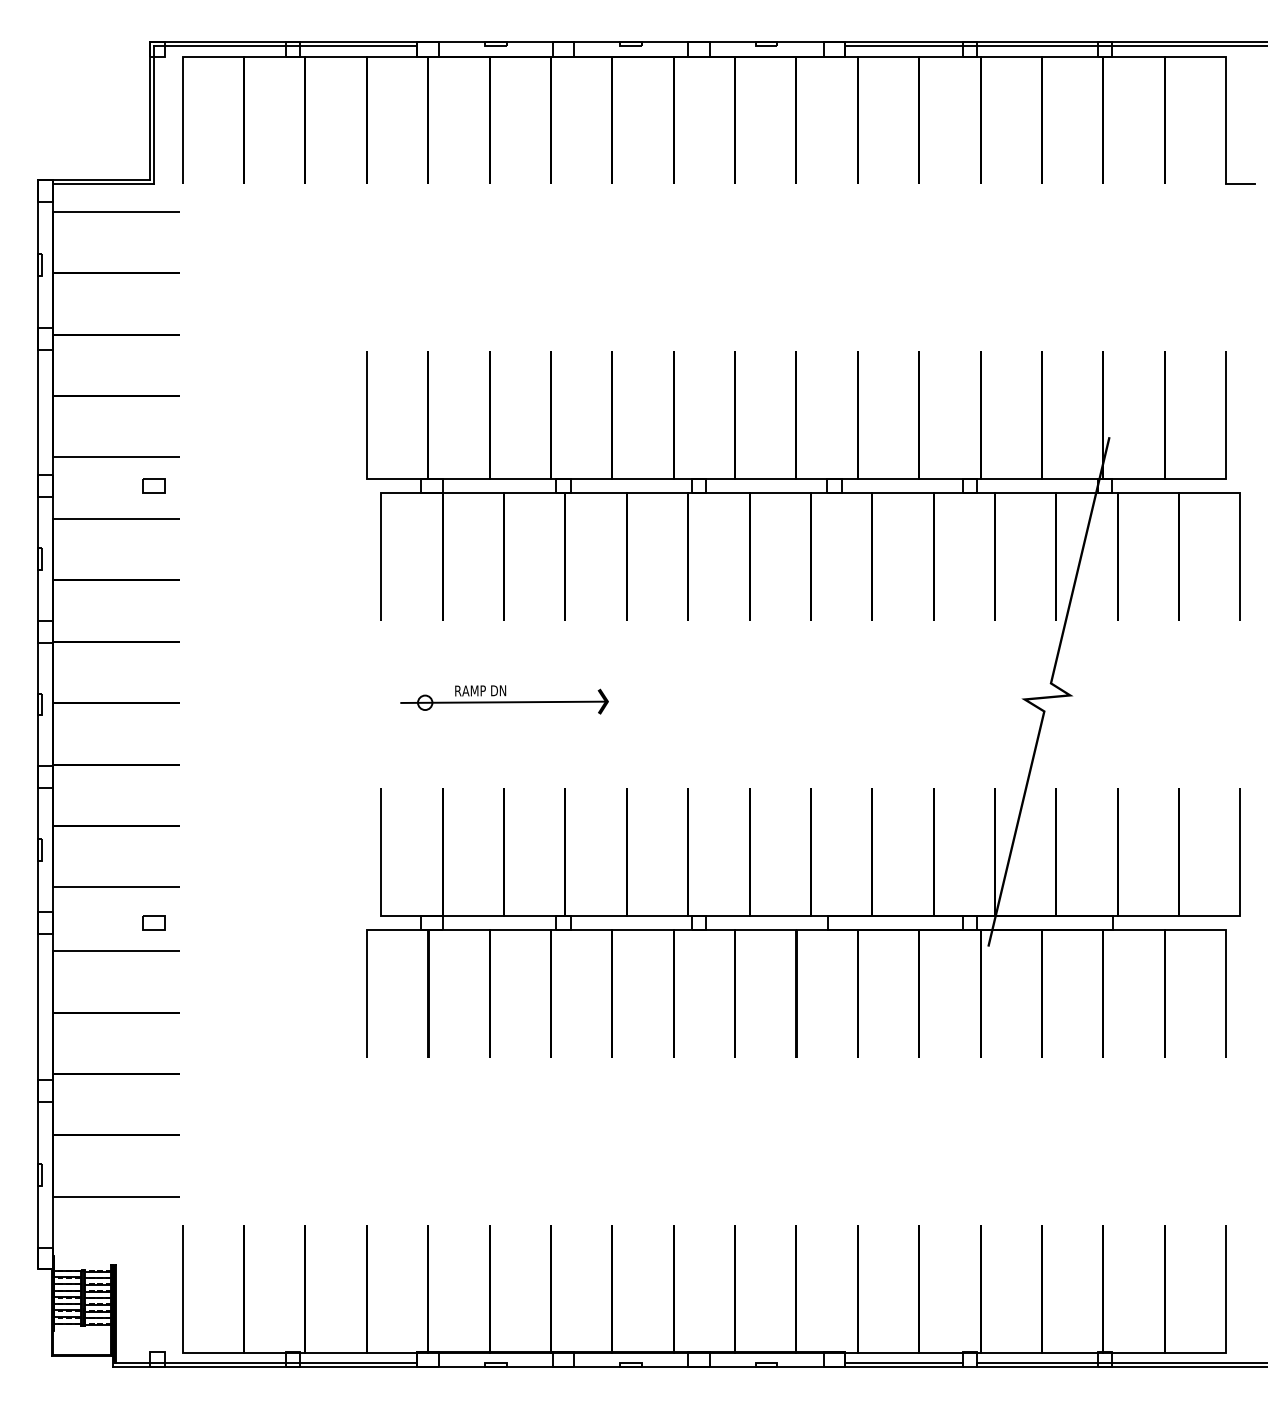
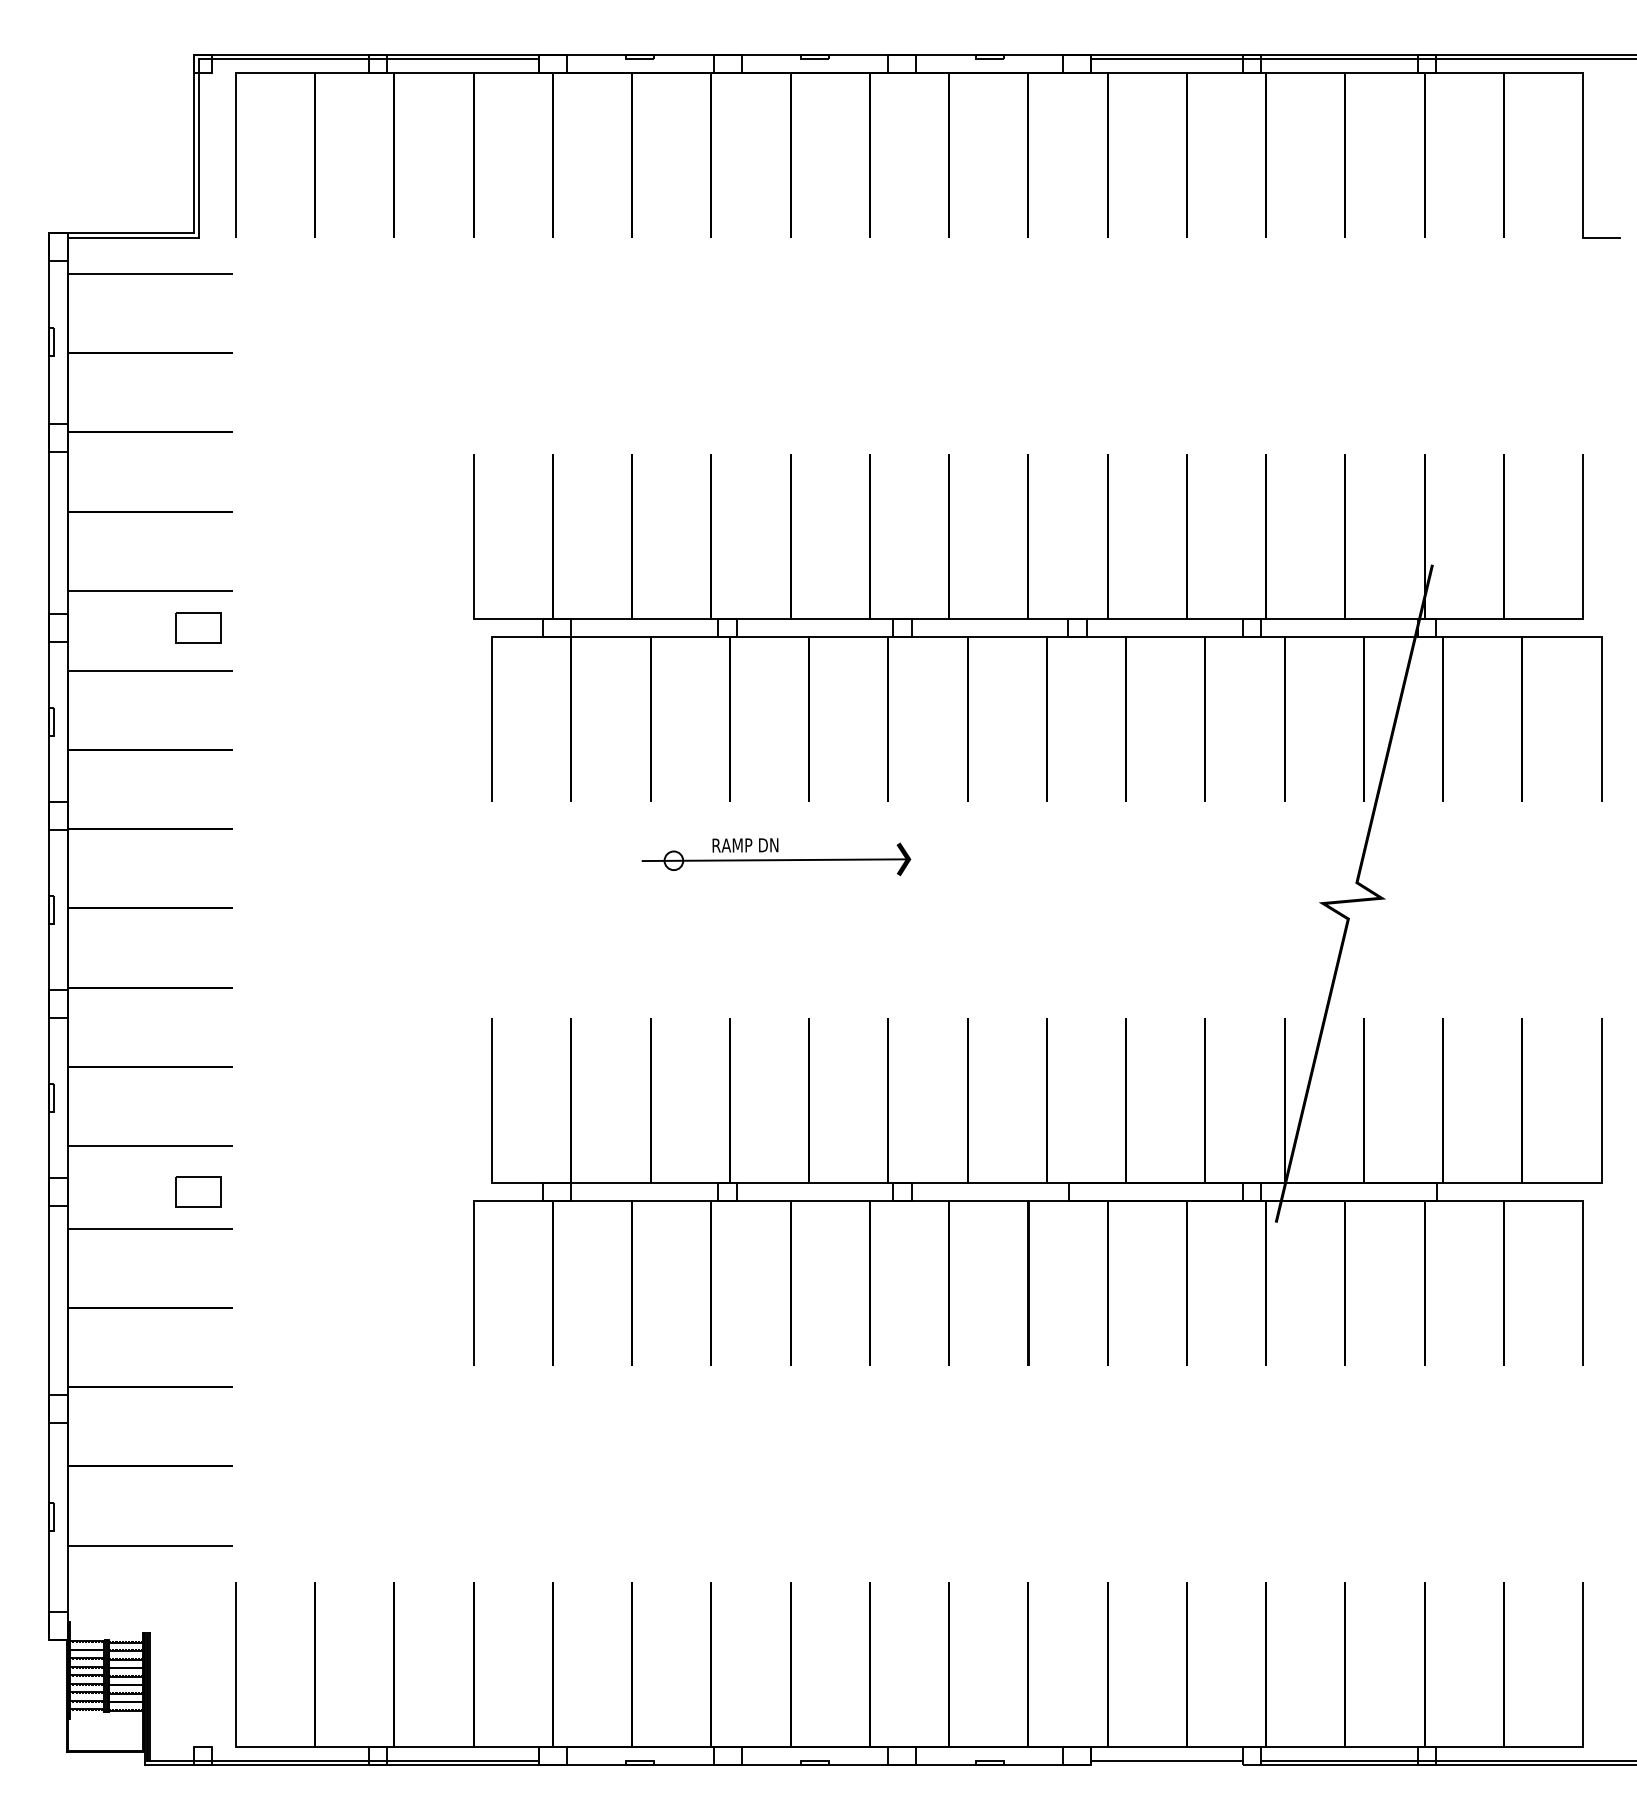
part: (153, 485) -> (198, 627), size x1.6
part: (504, 700) -> (776, 857), moved
part: (153, 922) -> (198, 1191), size x1.6
line: (903, 1366) -> (1166, 1765), removed

